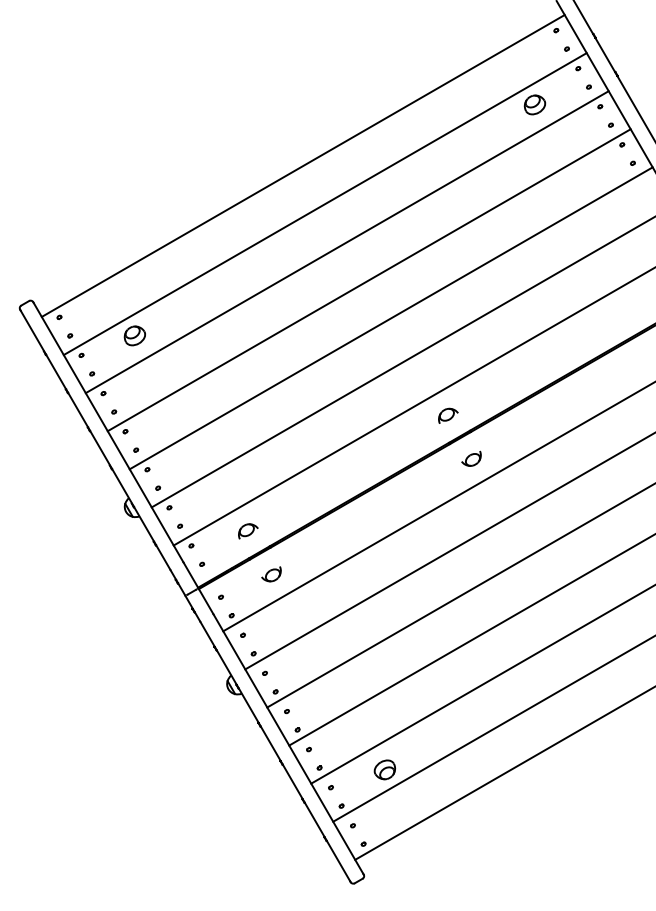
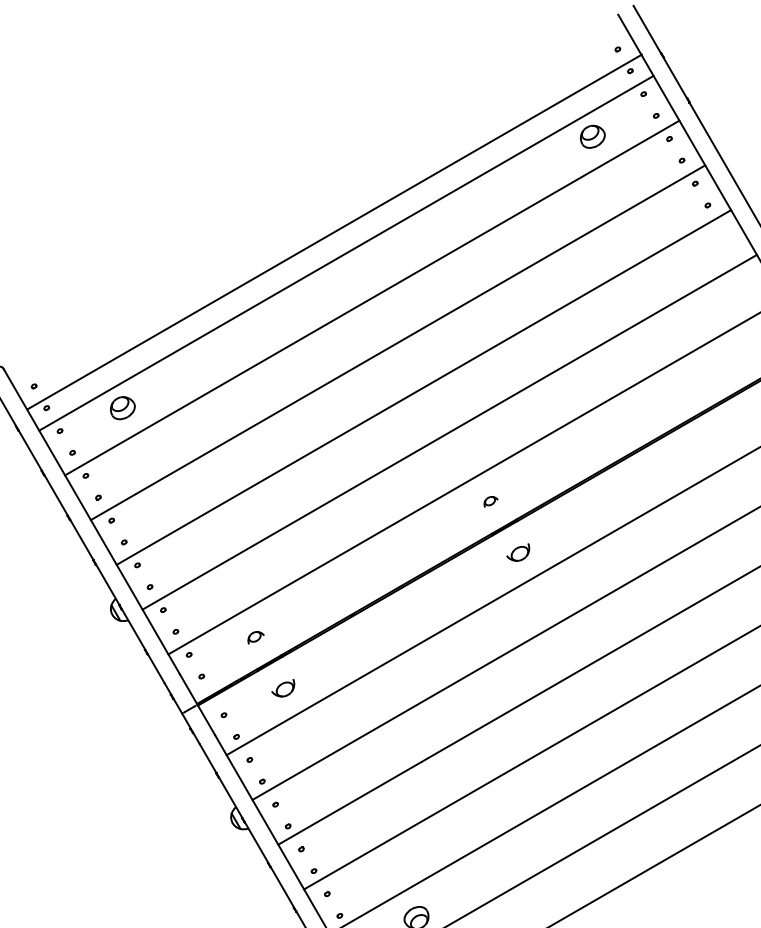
line: (302, 165) -> (333, 231), moved
part: (448, 415) -> (491, 501), size x0.6
part: (248, 531) -> (256, 637), size x0.7

